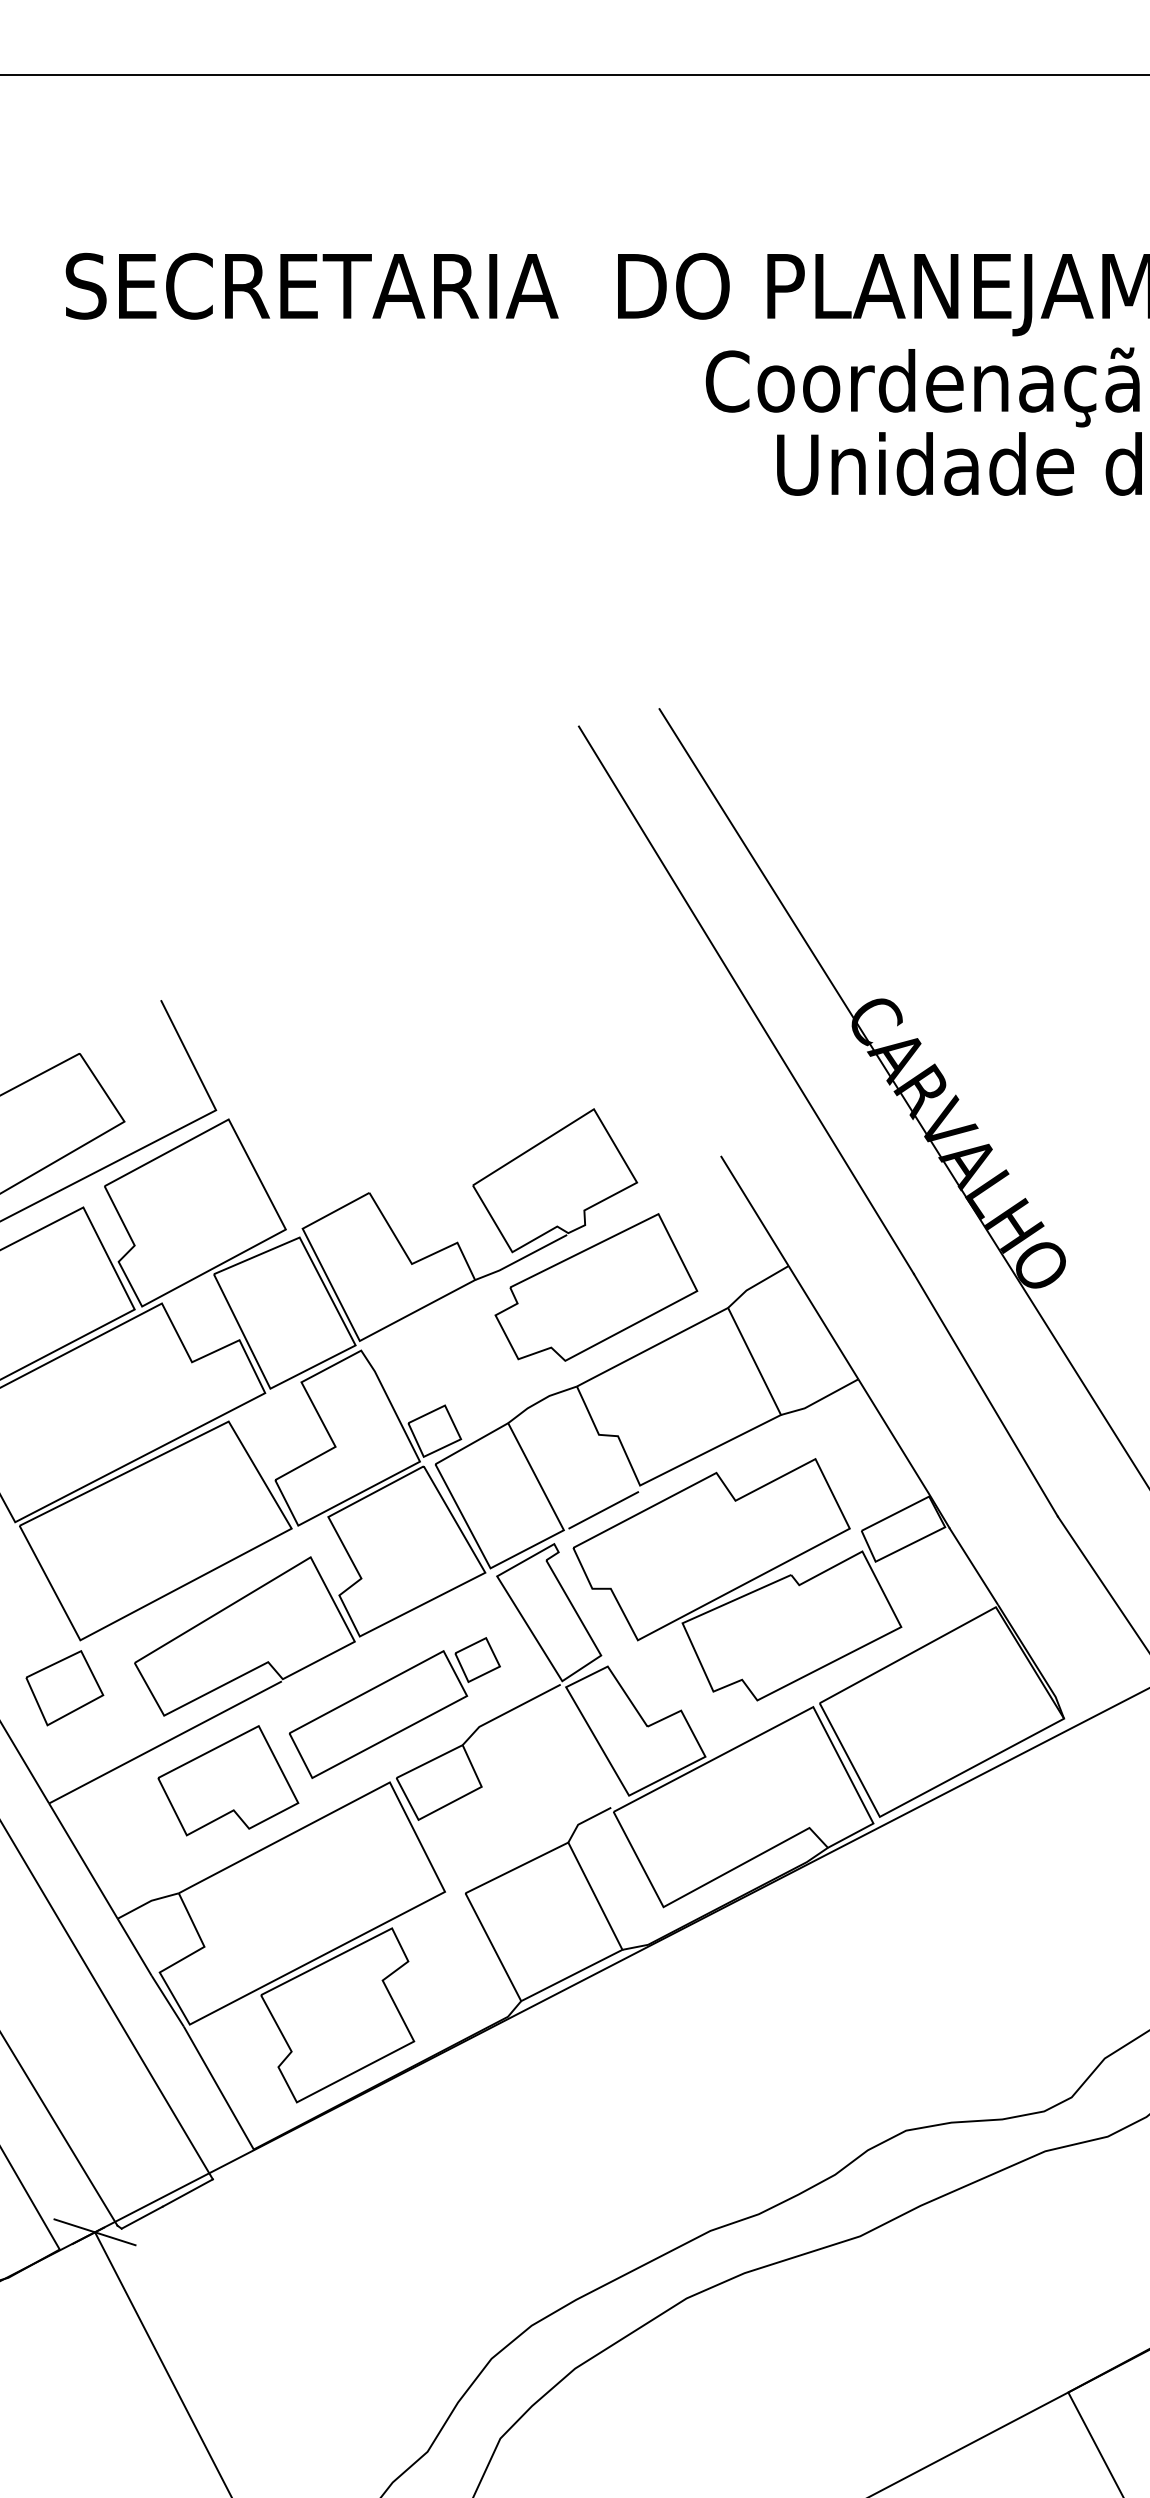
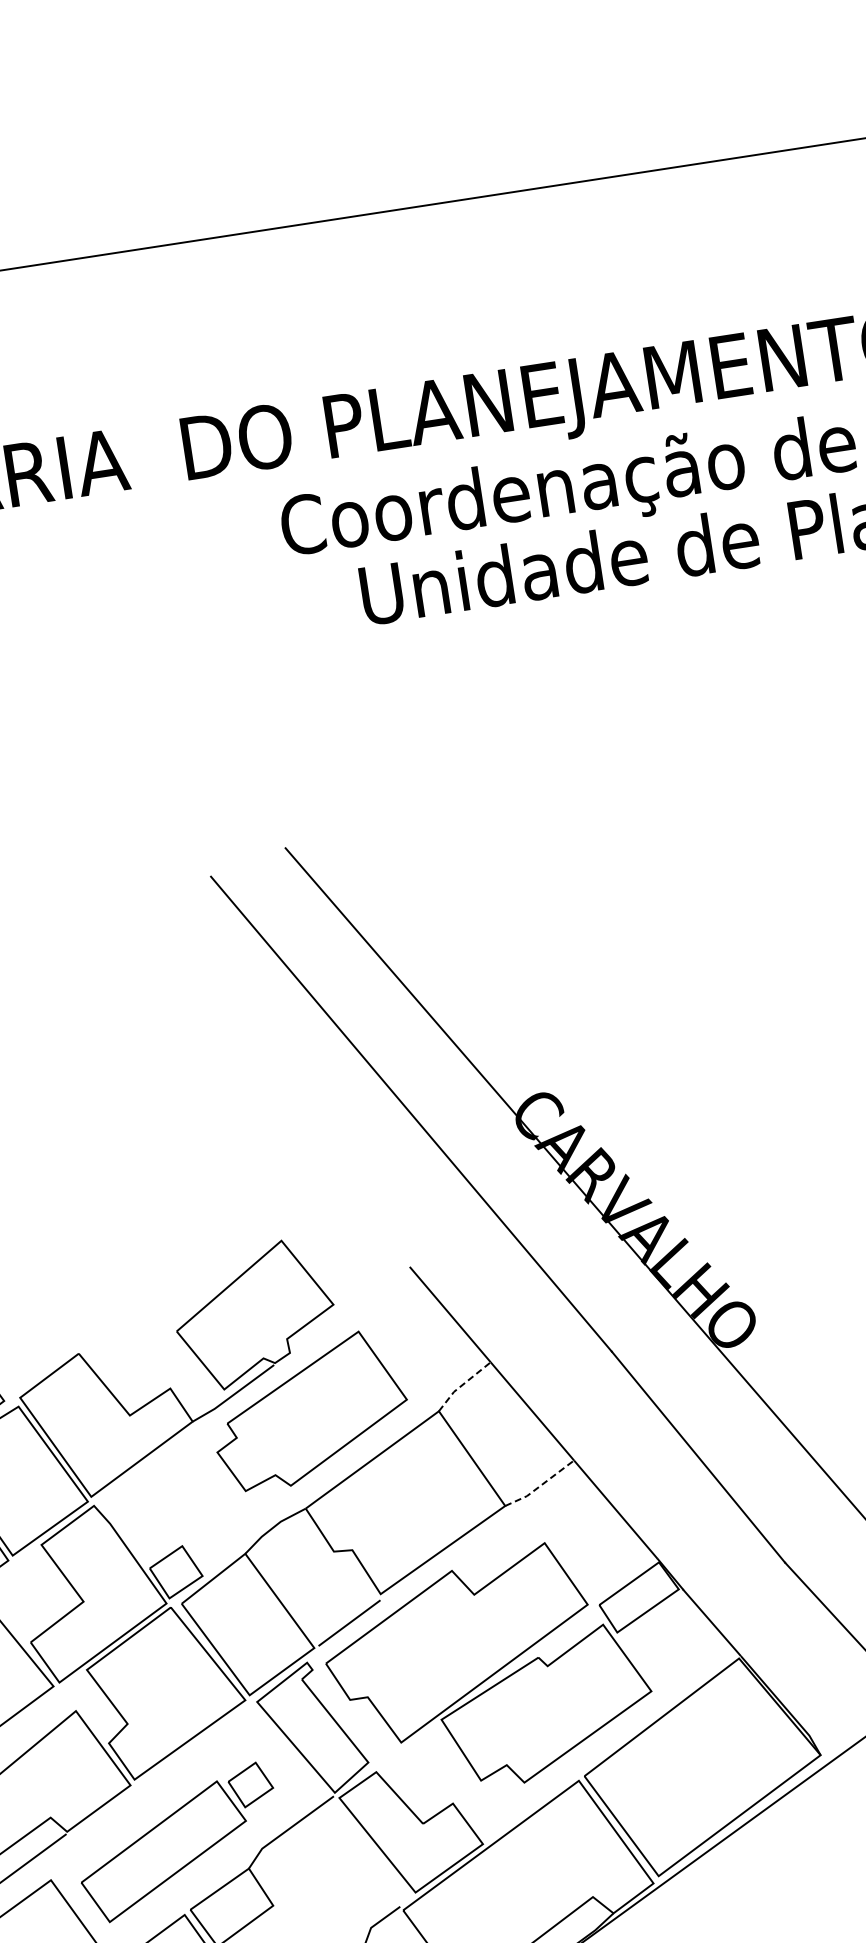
line: (756, 1285) -> (462, 1385), solid -> dashed
line: (820, 1399) -> (540, 1485), solid -> dashed

